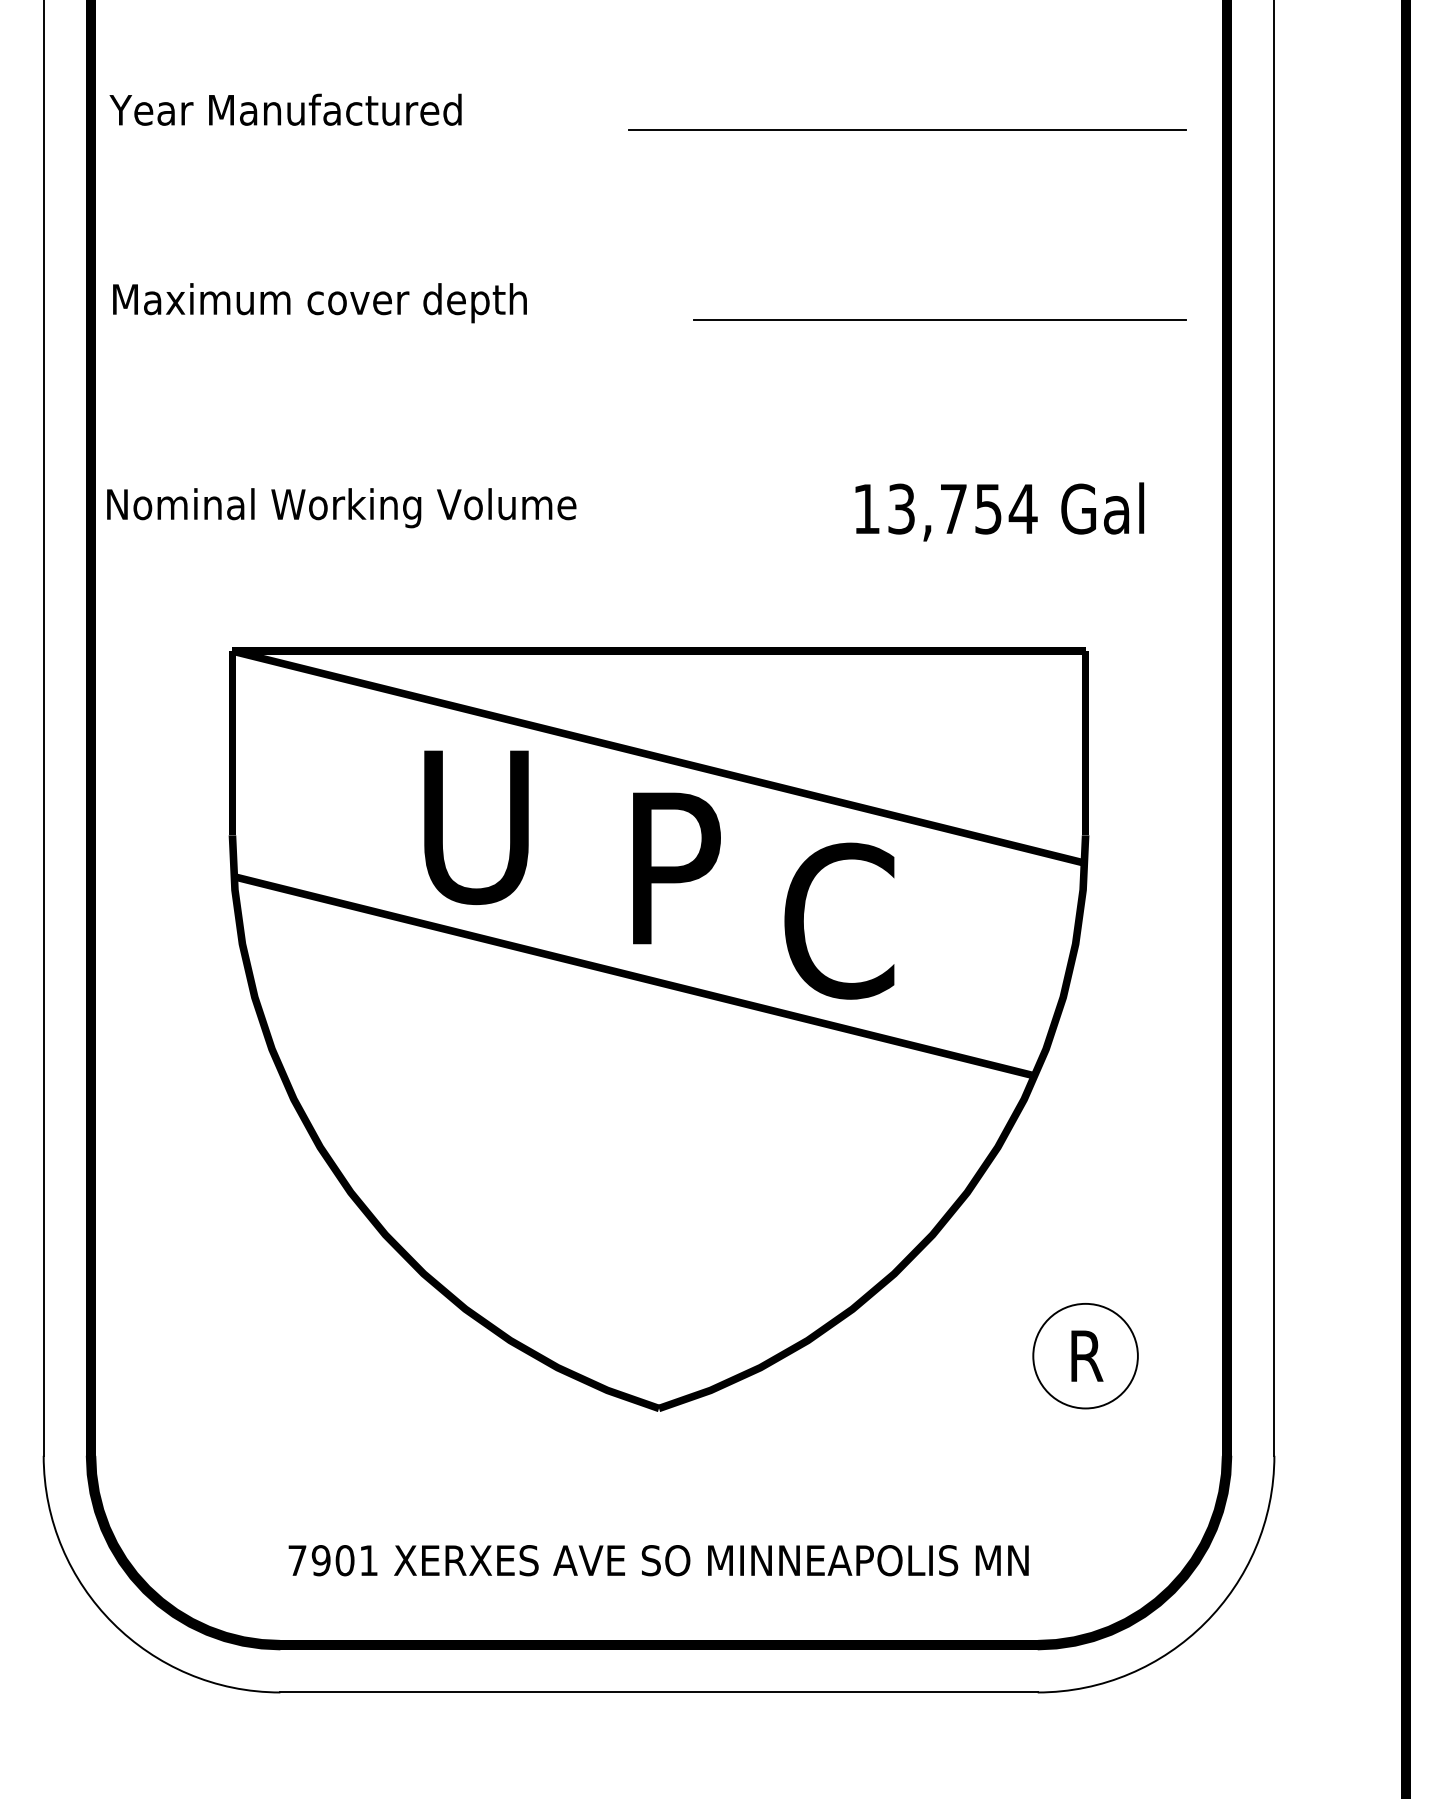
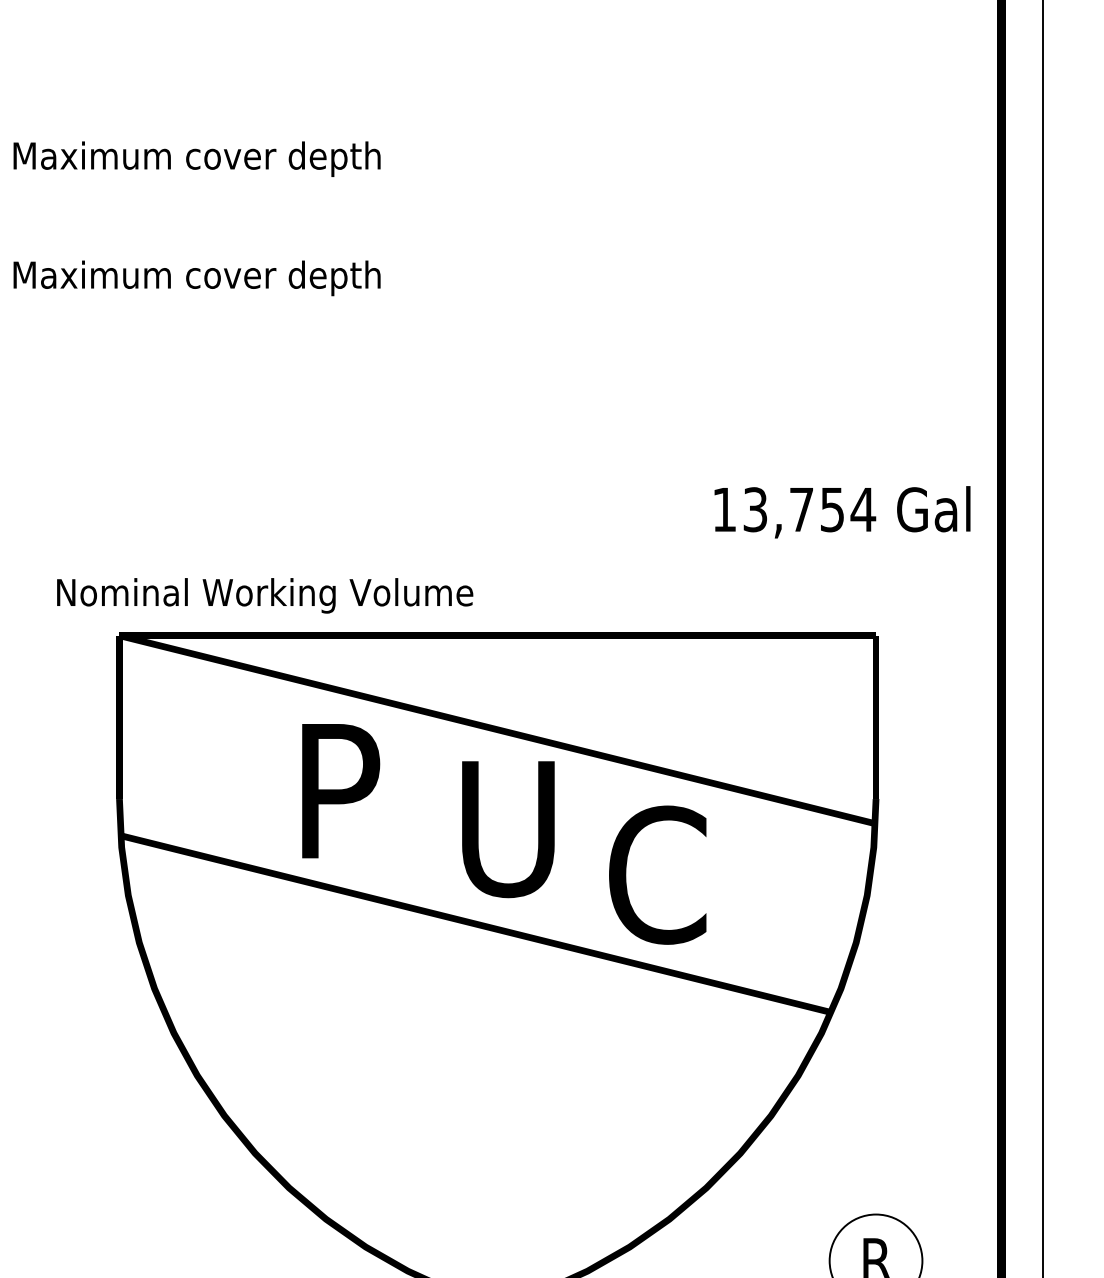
text: (317, 113) -> (194, 158), Year Manufactured -> Maximum cover depth
line: (907, 130) -> (718, 174), removed
text: (319, 303) -> (196, 278), moved
line: (939, 319) -> (746, 341), removed
text: (341, 508) -> (264, 596), moved
text: (999, 511) -> (842, 511), moved
text: (476, 827) -> (335, 792), U -> P
text: (670, 869) -> (507, 829), P -> U

